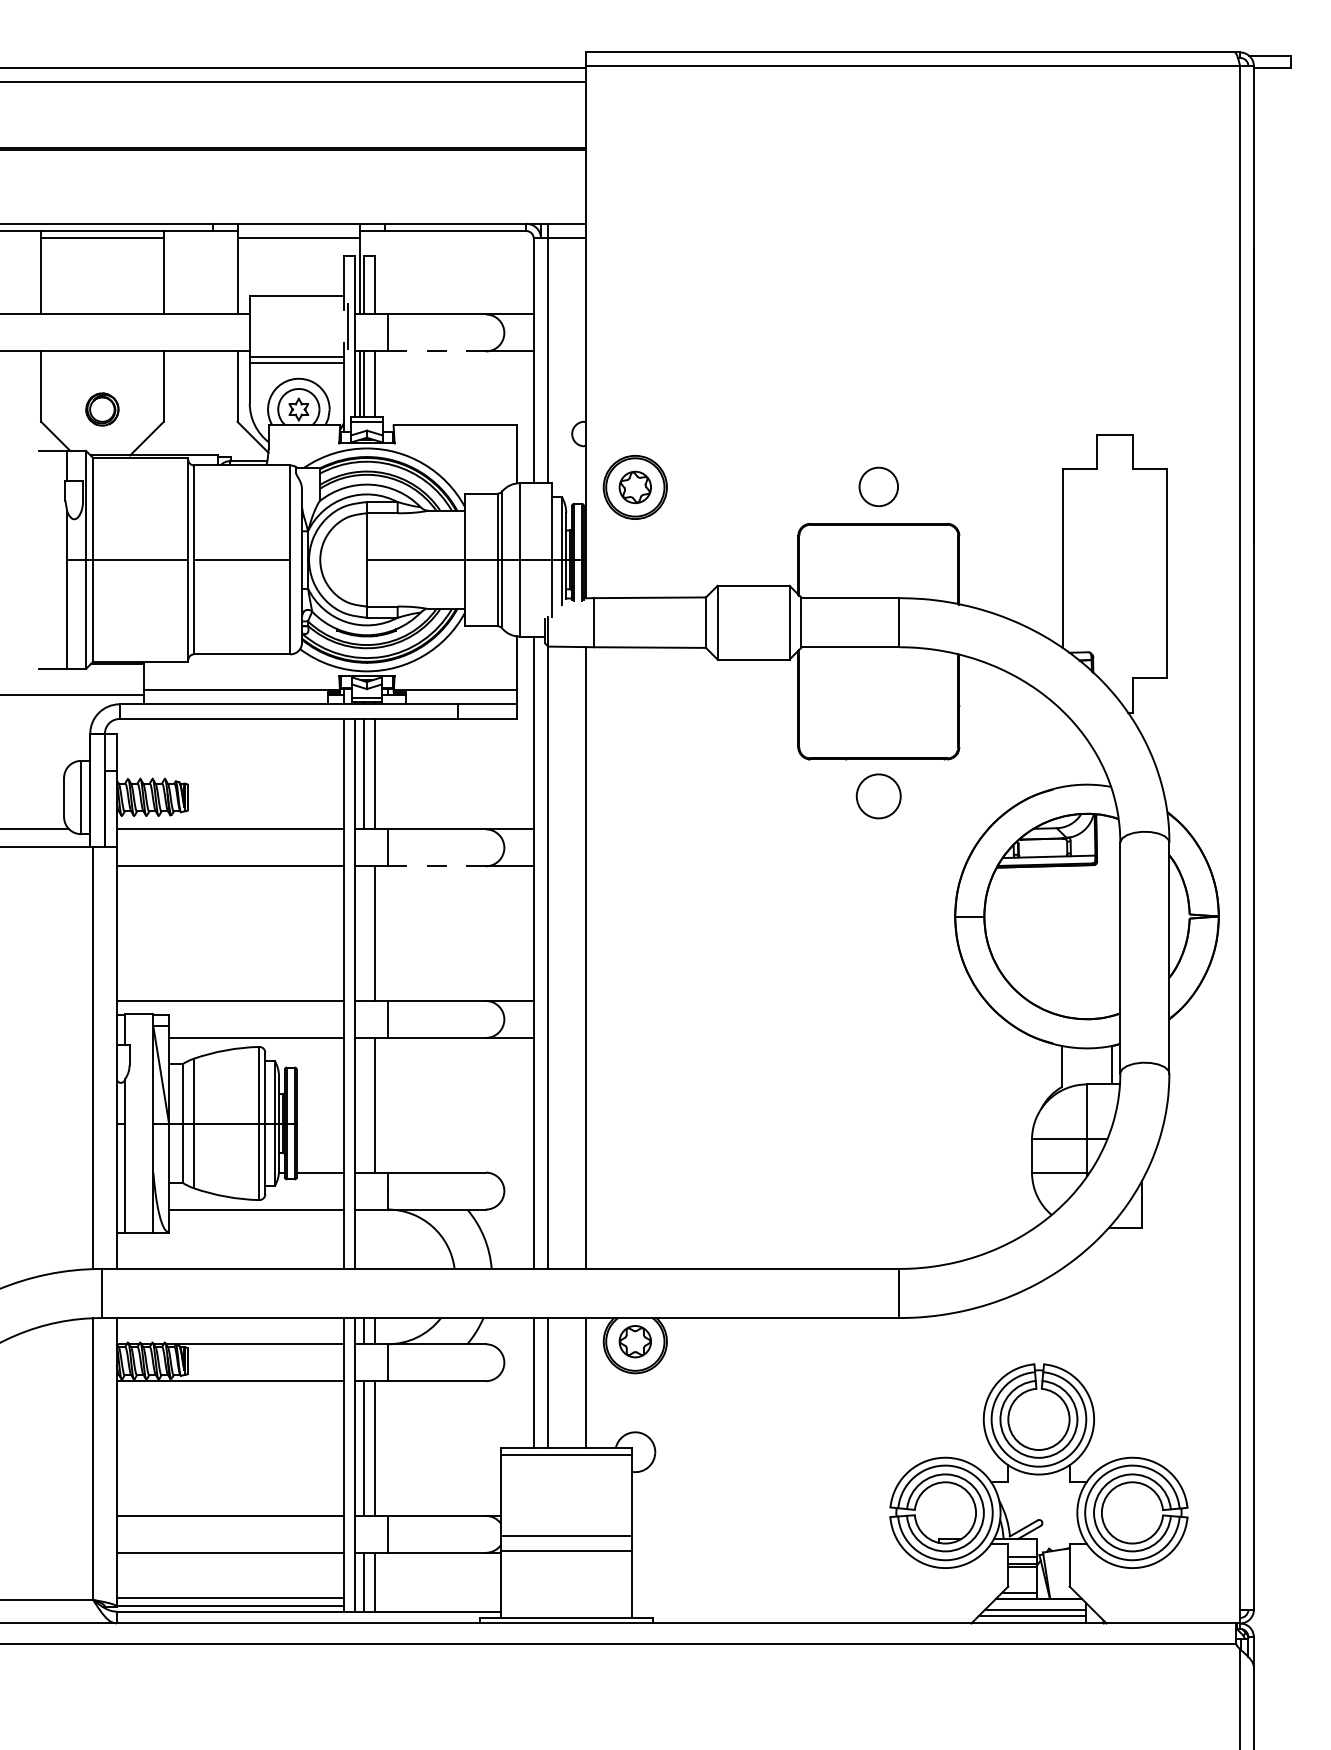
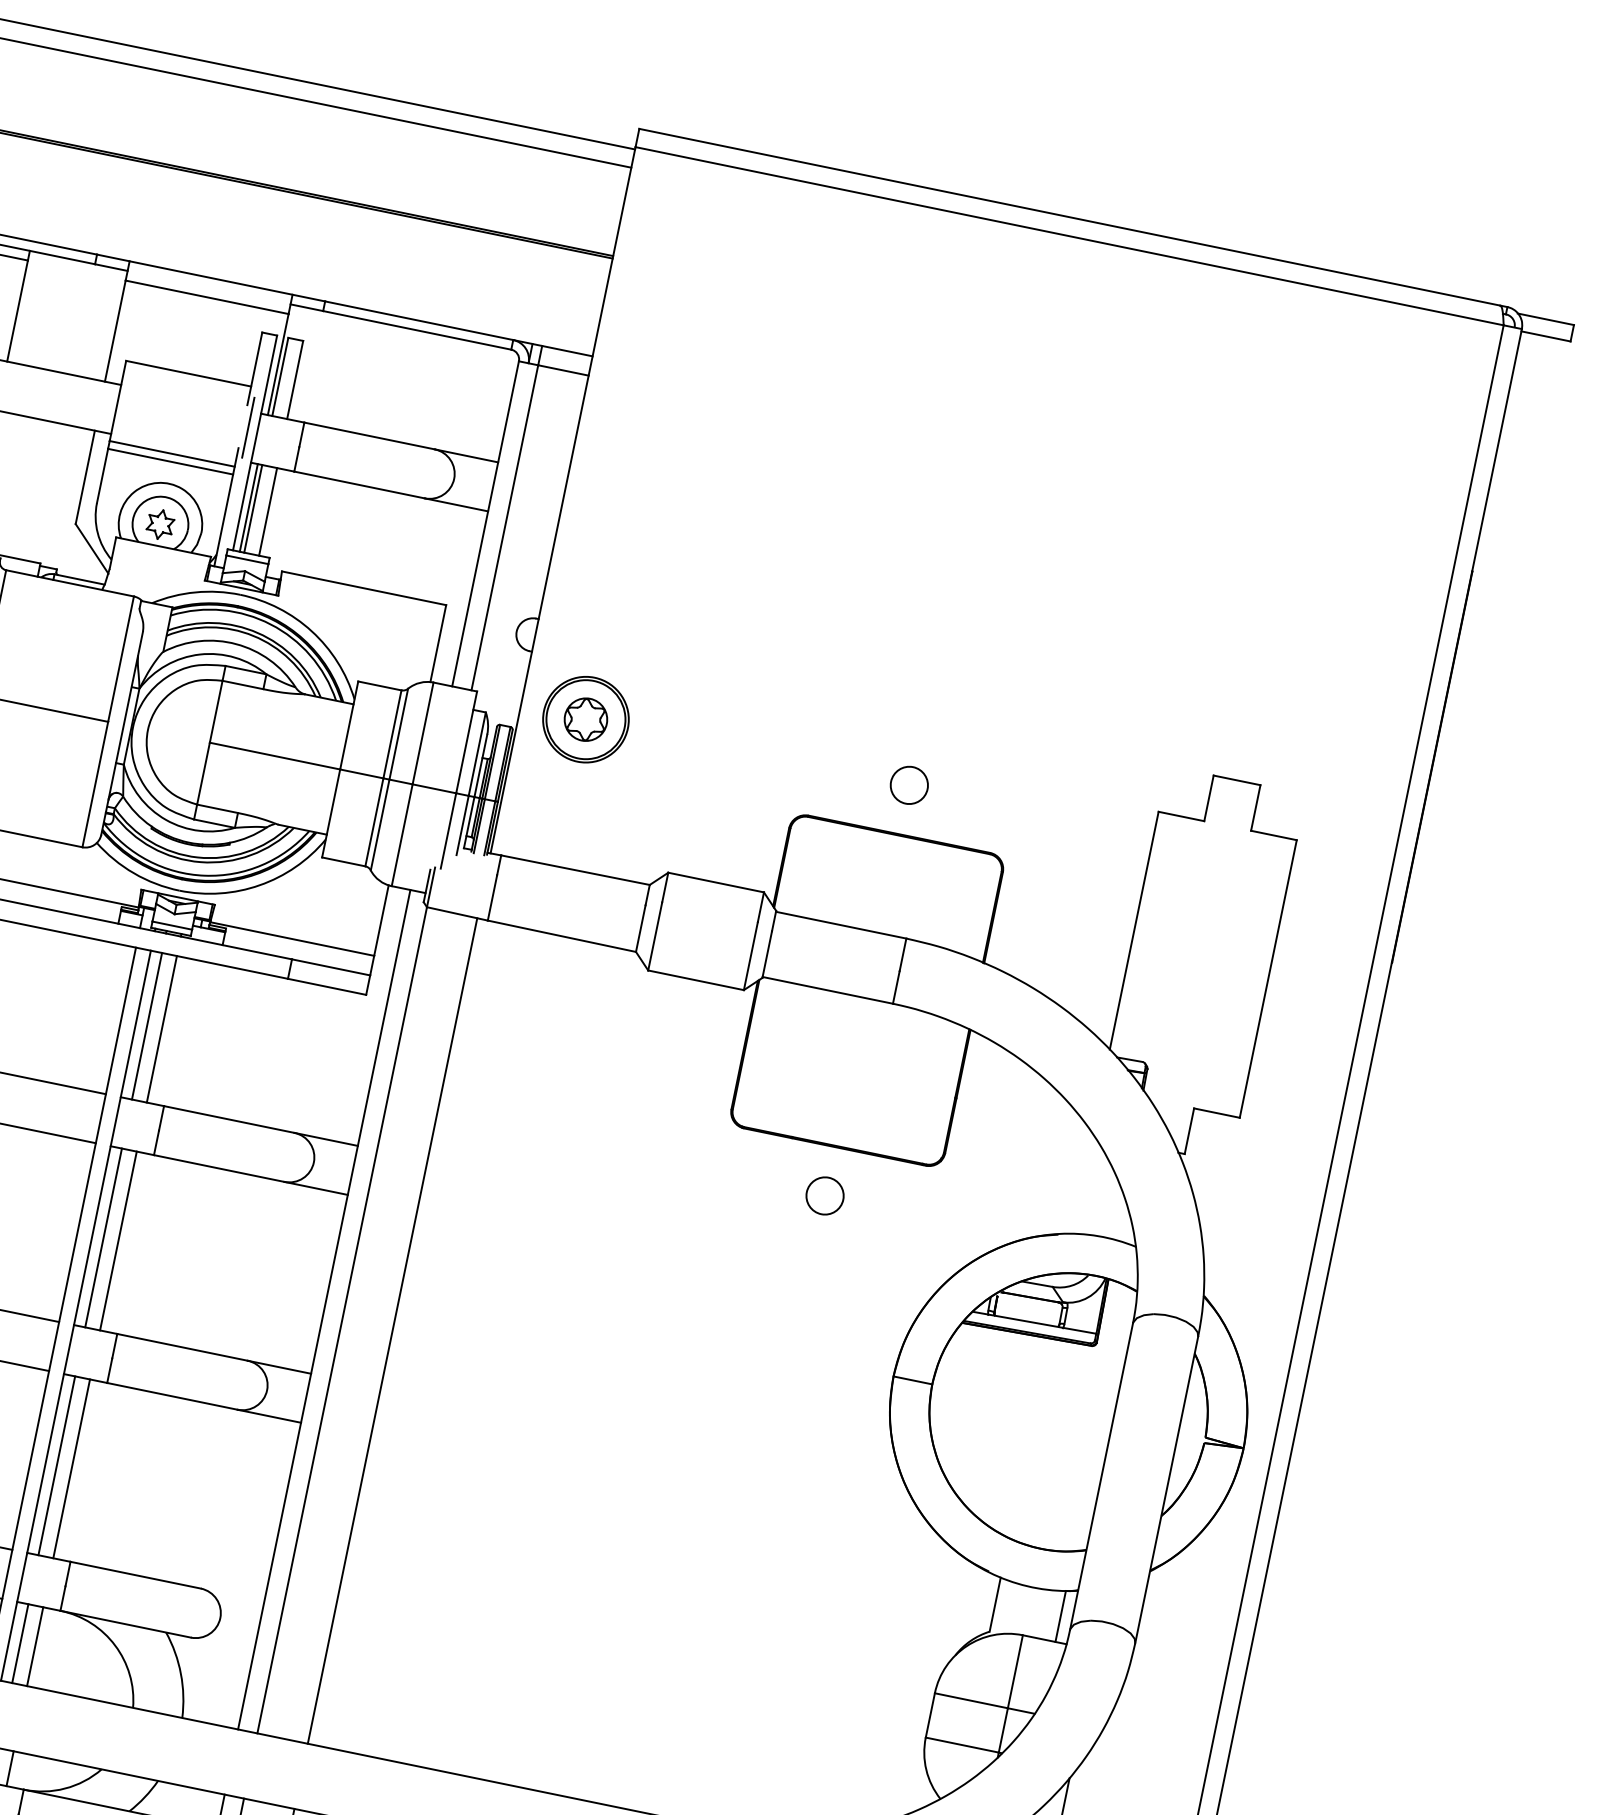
line: (437, 351) -> (360, 485), dashed -> solid
circle: (878, 486) -> (909, 784), size x0.71
circle: (878, 795) -> (824, 1194), size x0.62
line: (437, 866) -> (220, 1168), dashed -> solid
line: (363, 933) -> (103, 1237), added
line: (363, 1104) -> (56, 1464), added
line: (363, 1238) -> (20, 1642), added
line: (374, 1238) -> (35, 1645), added

